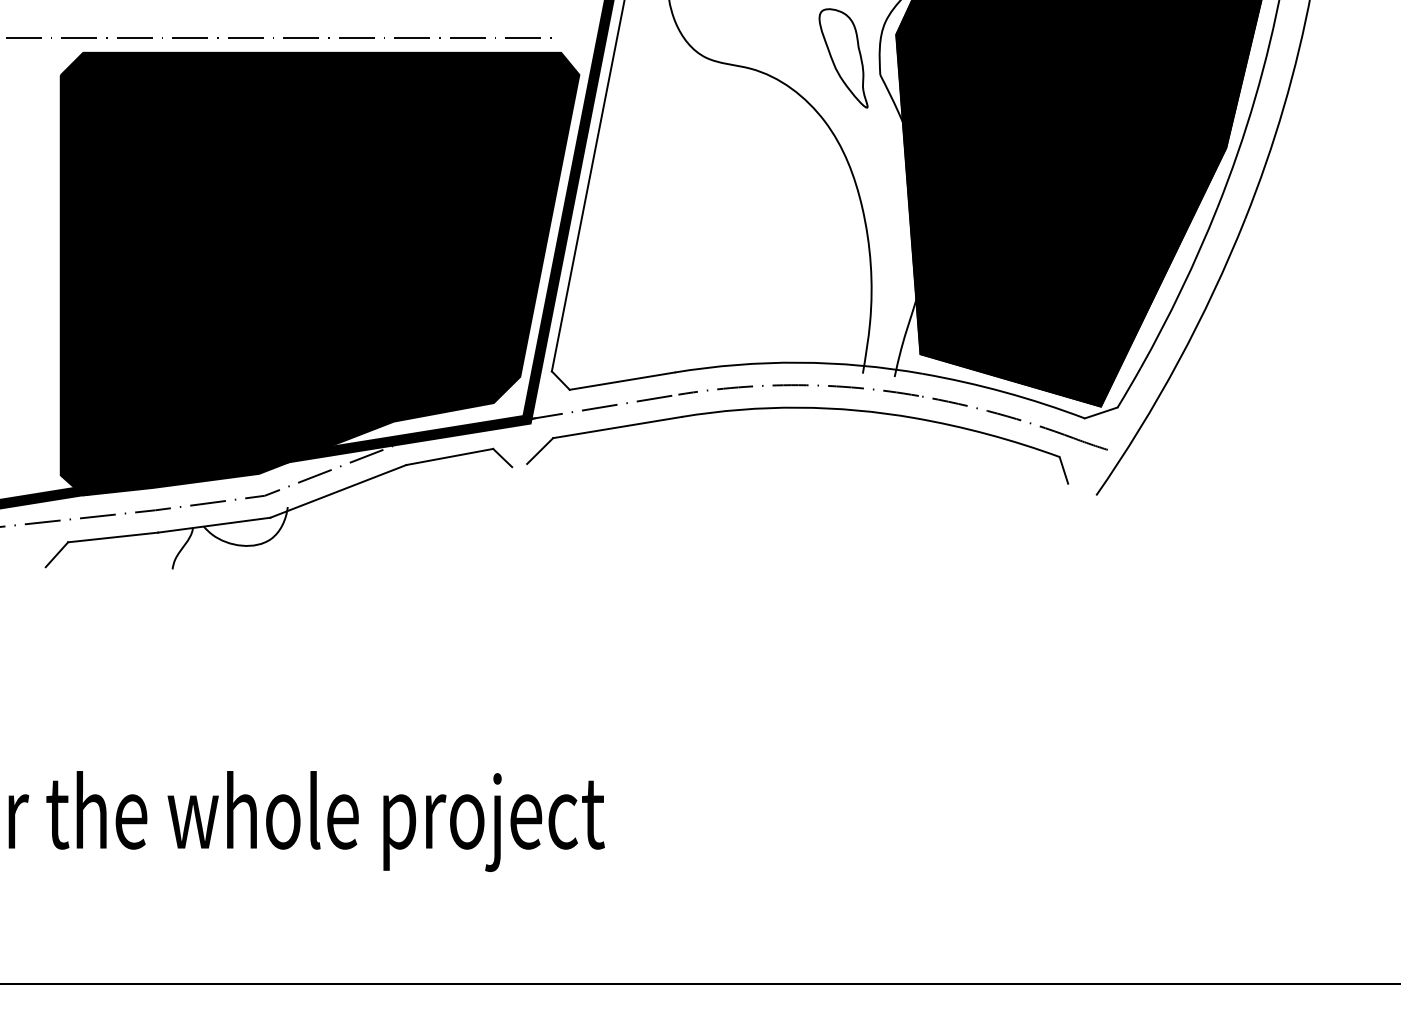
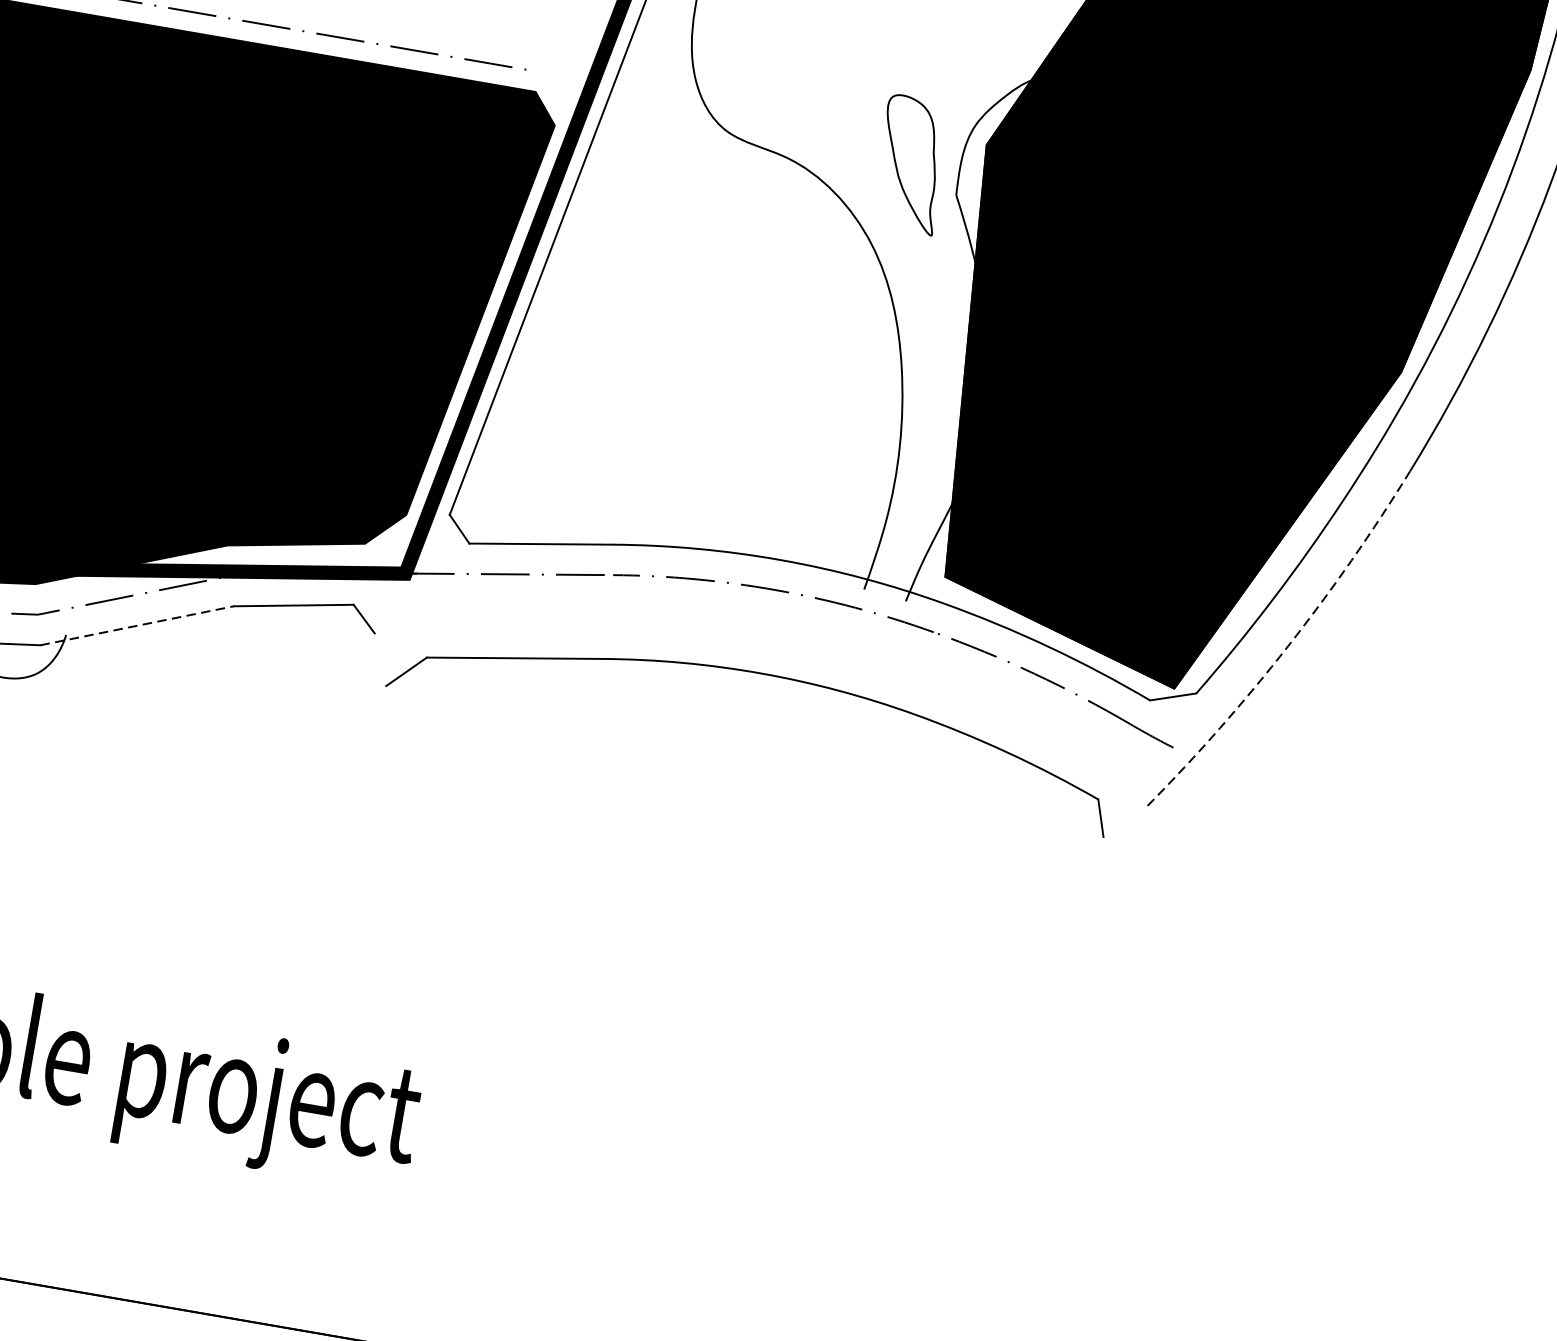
arc: (1178, 361) -> (1288, 646), solid -> dashed
part: (797, 408) -> (759, 674), moved
line: (338, 491) -> (137, 625), solid -> dashed

